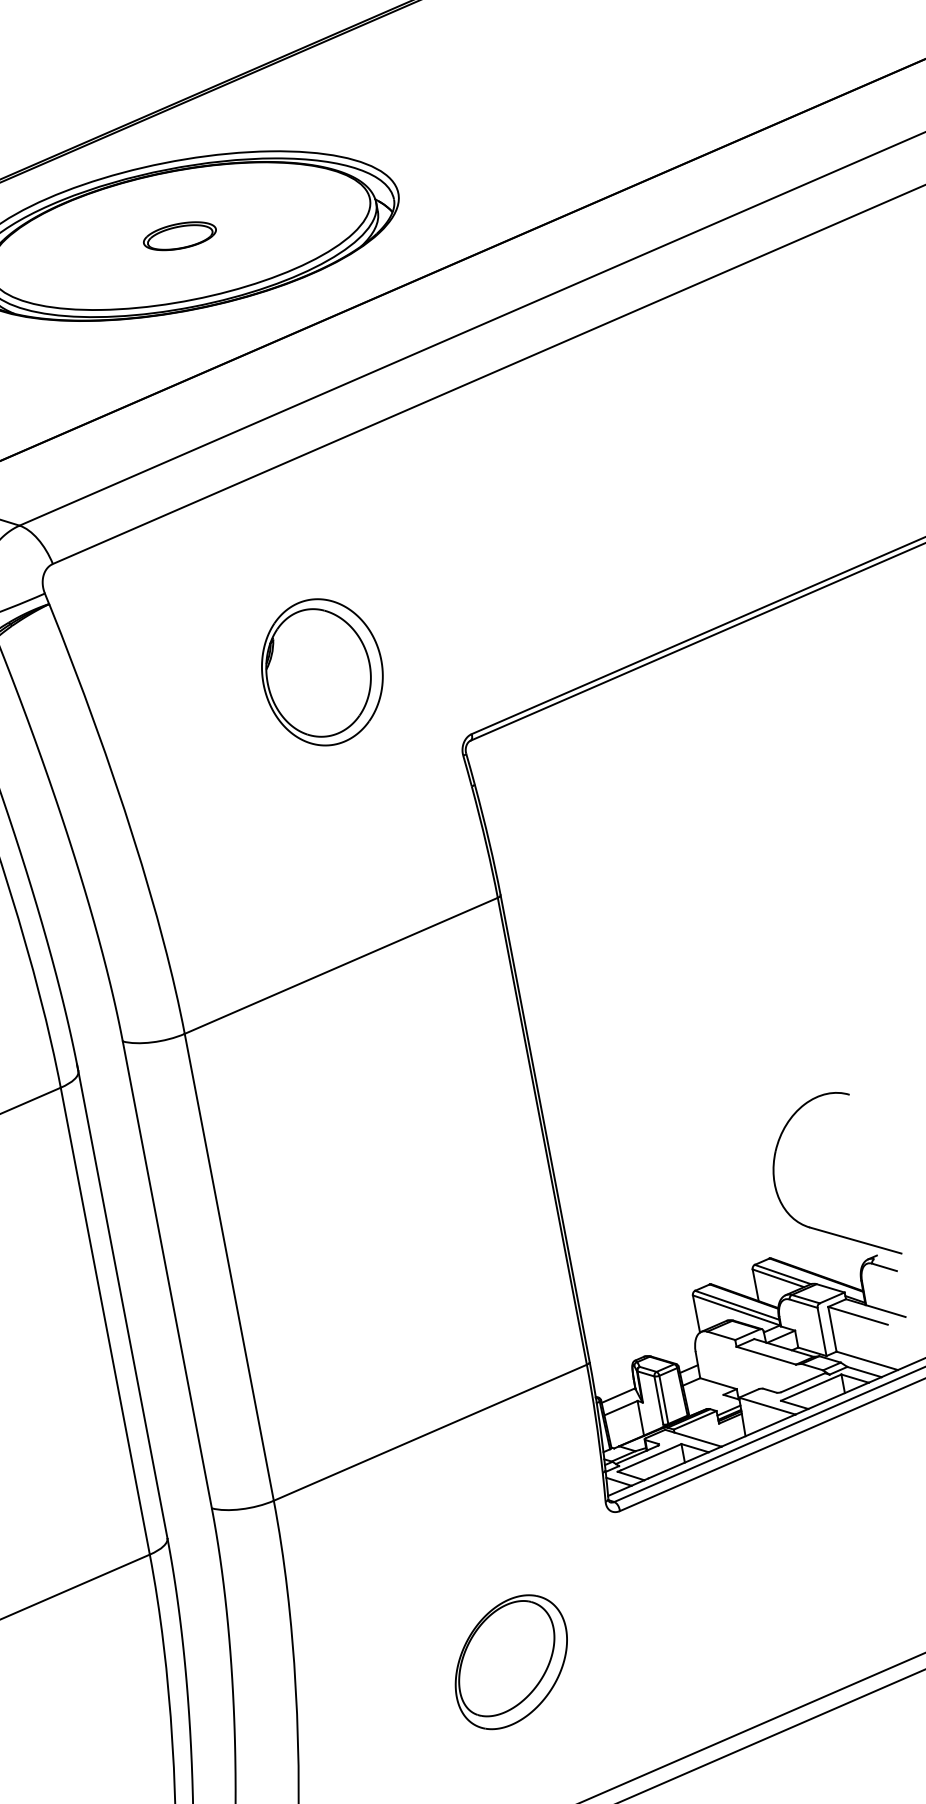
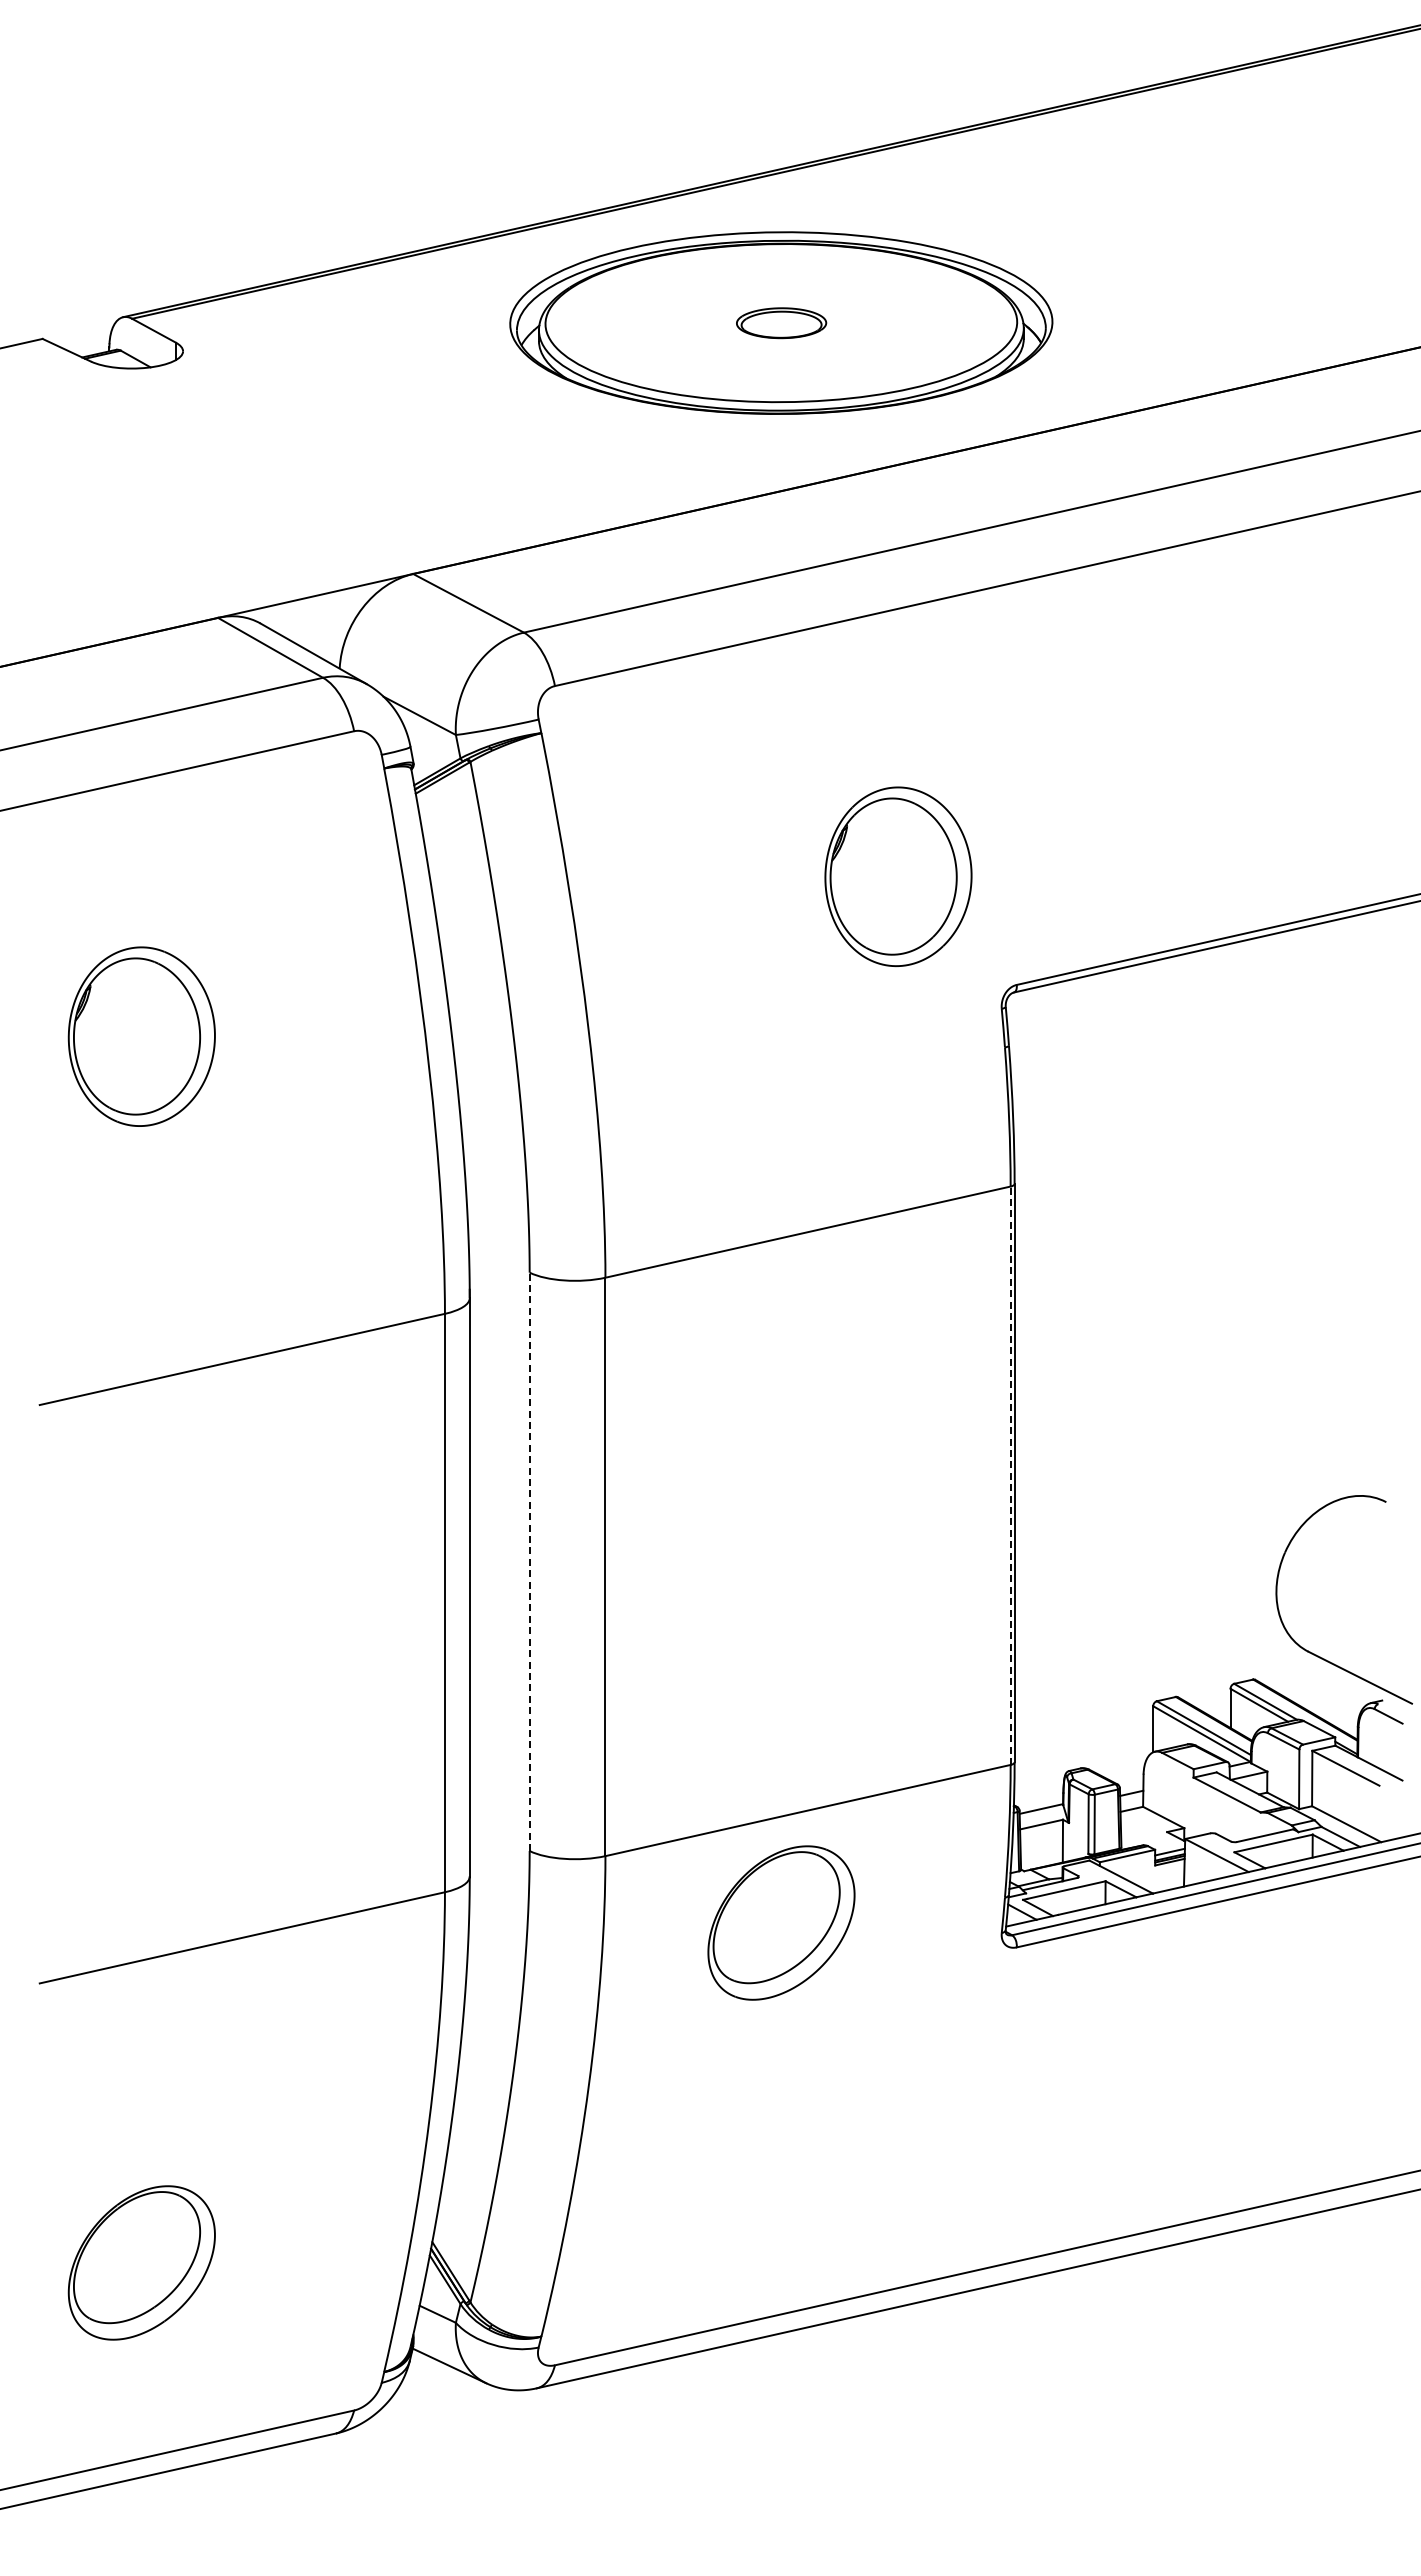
part: (322, 671) -> (898, 876), moved
line: (542, 1131) -> (1010, 1475), solid -> dashed
line: (167, 1274) -> (529, 1561), solid -> dashed
part: (511, 1661) -> (781, 1922), moved

